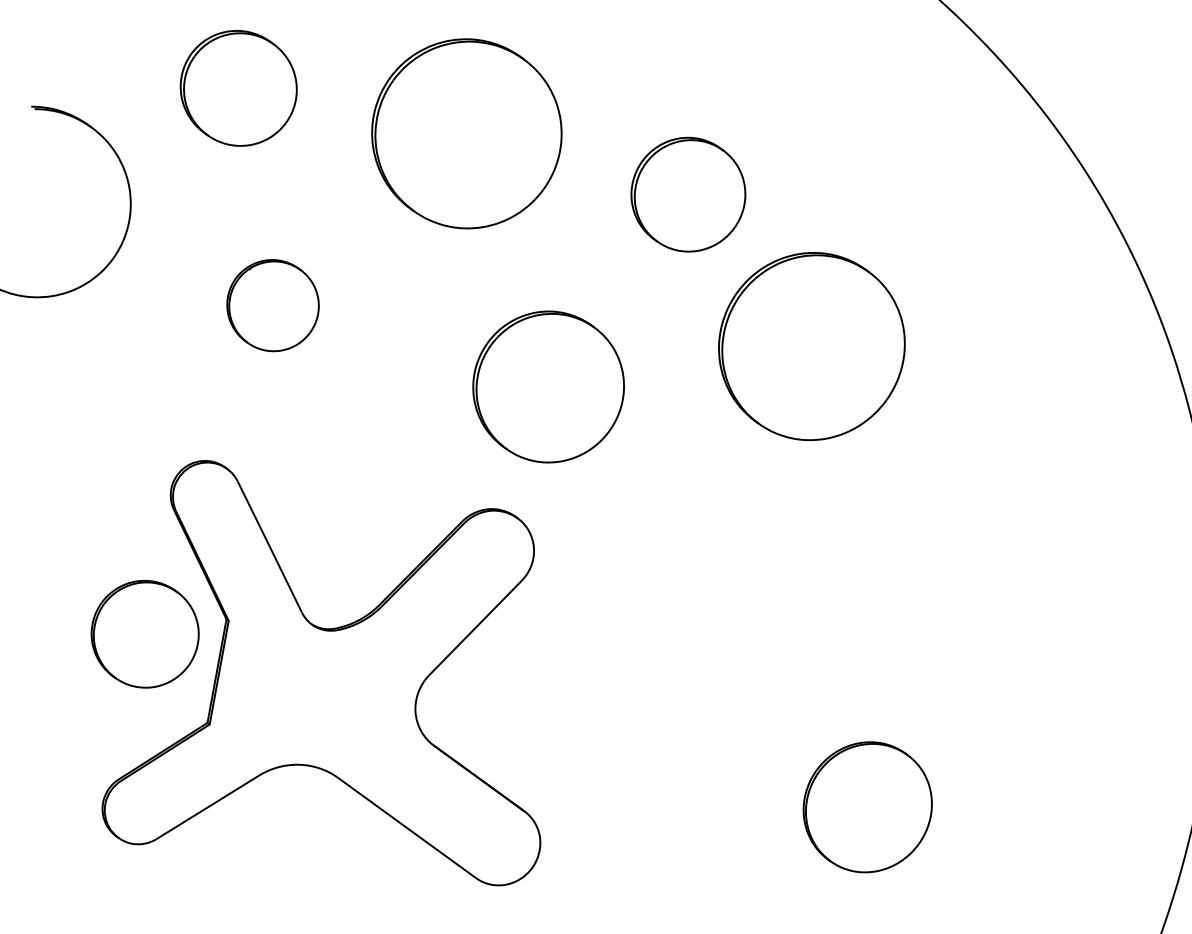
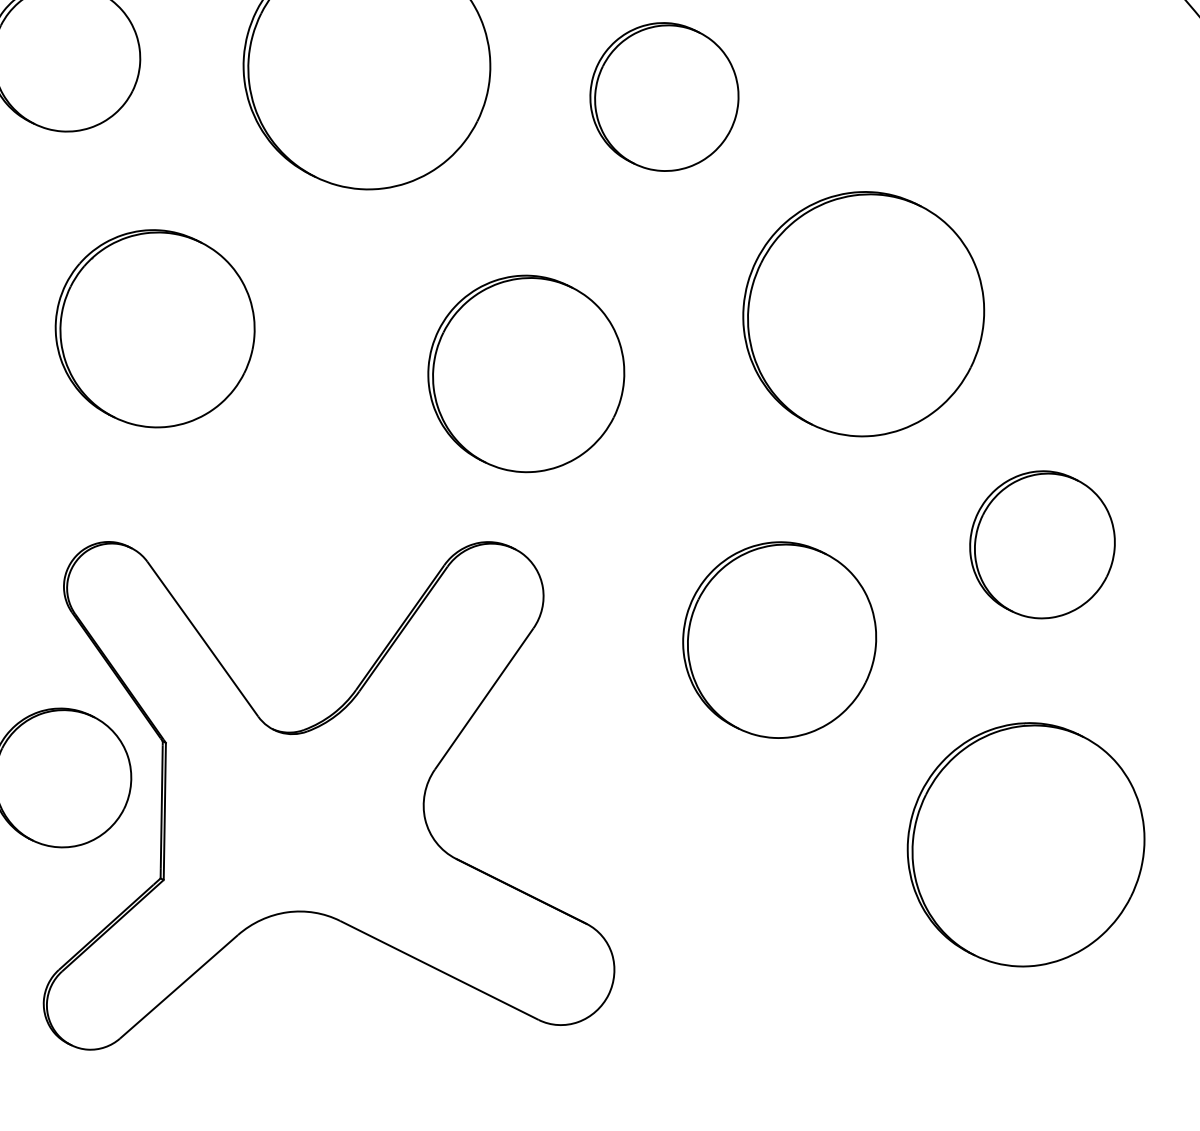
part: (272, 305) -> (154, 328), size x1.67
part: (811, 346) -> (863, 314), moved
part: (917, 581) -> (1041, 544), added
part: (706, 620) -> (779, 639), added
part: (867, 807) -> (1025, 845), size x1.43

